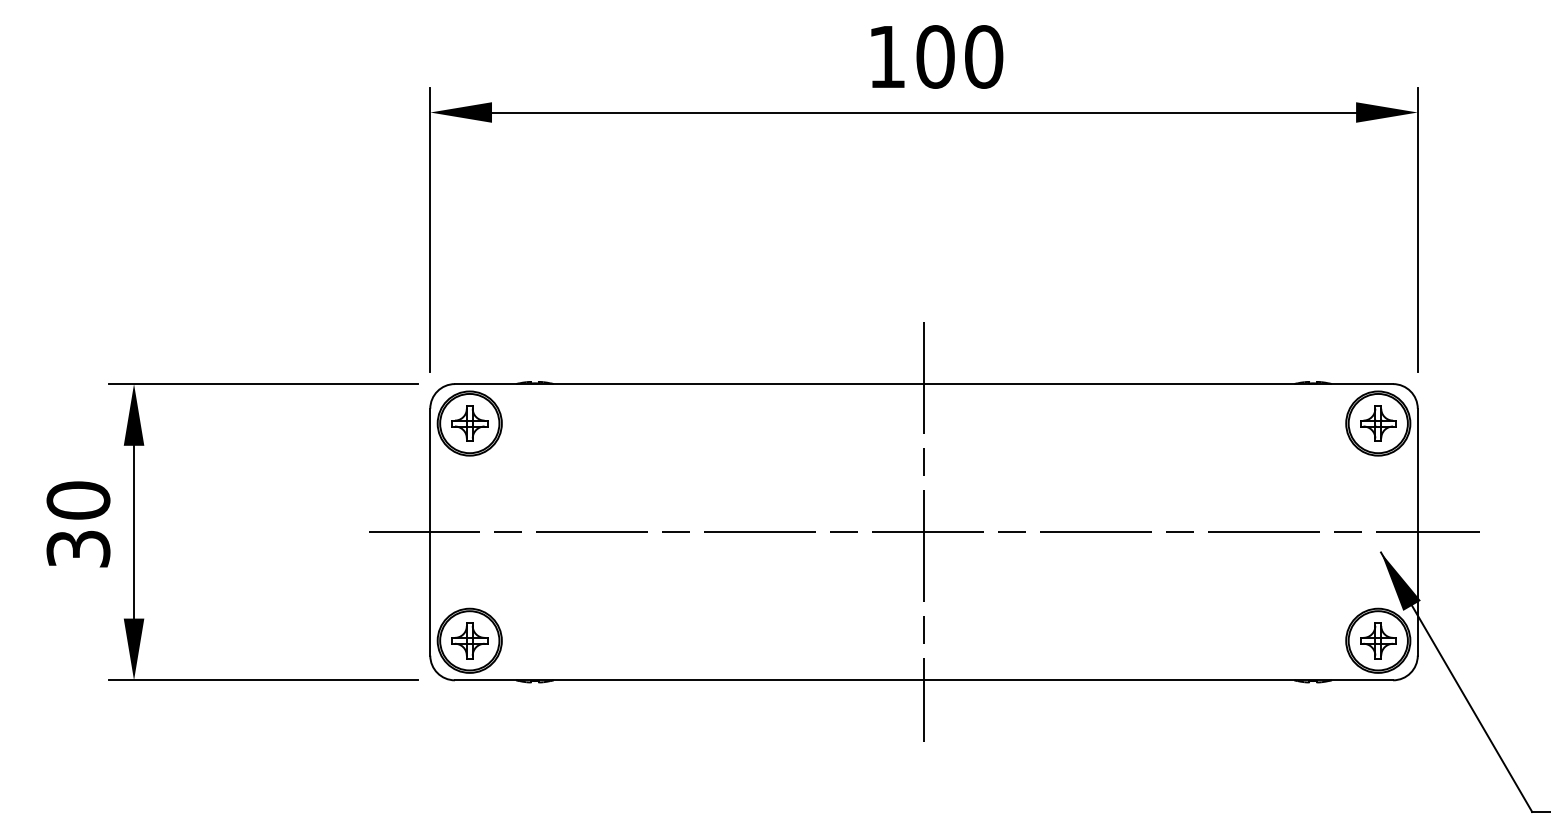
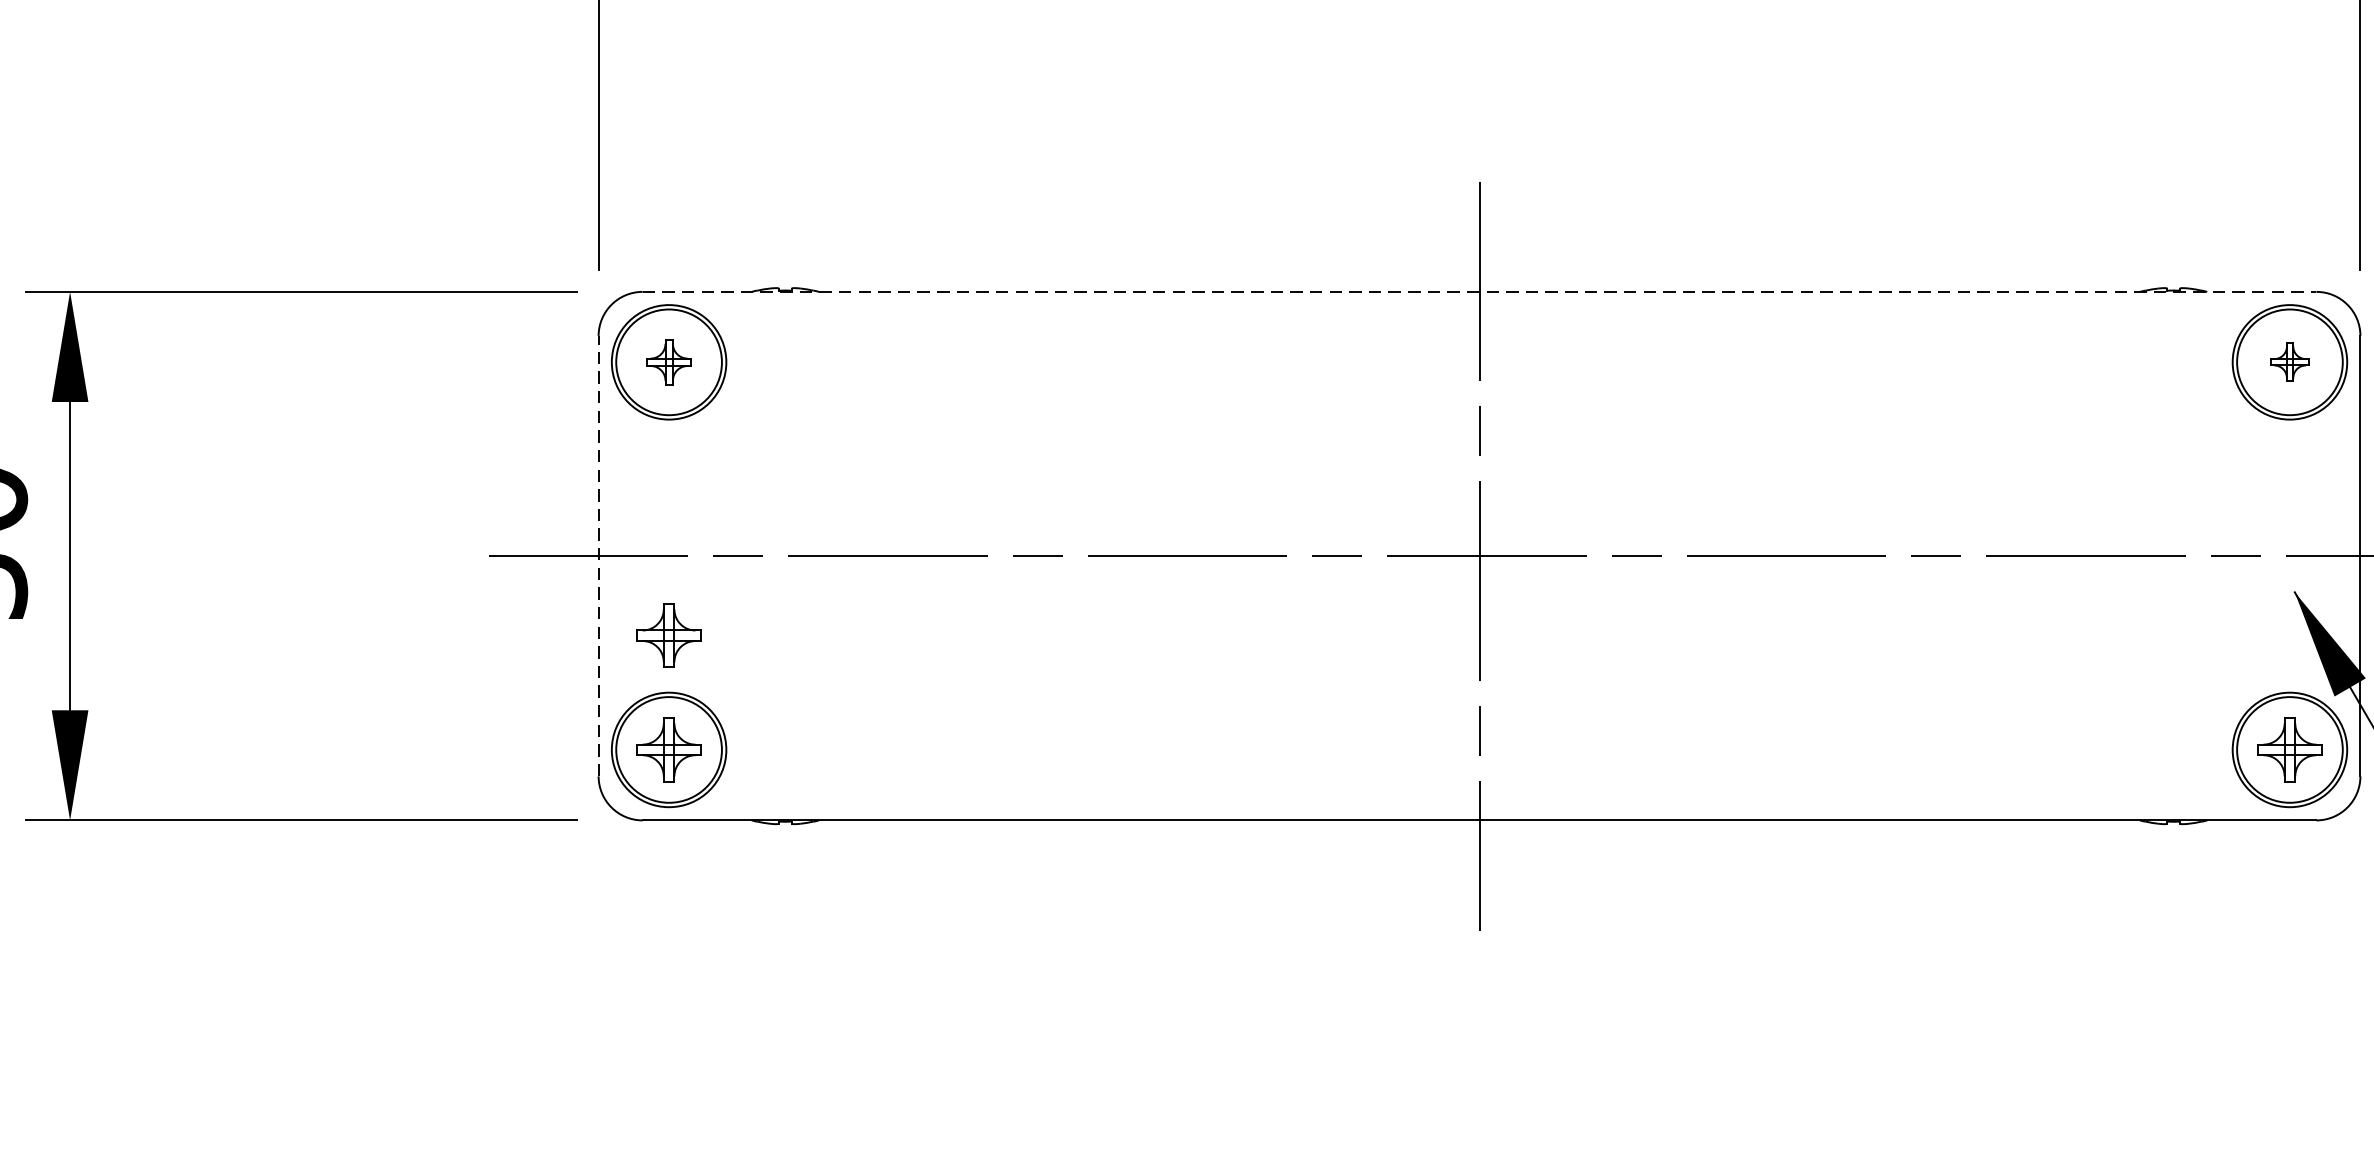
line: (924, 384) -> (1480, 292), solid -> dashed
part: (469, 423) -> (668, 362), size x0.7
part: (1378, 423) -> (2290, 362), size x0.6
line: (430, 531) -> (598, 554), solid -> dashed
part: (469, 576) -> (668, 635), added

